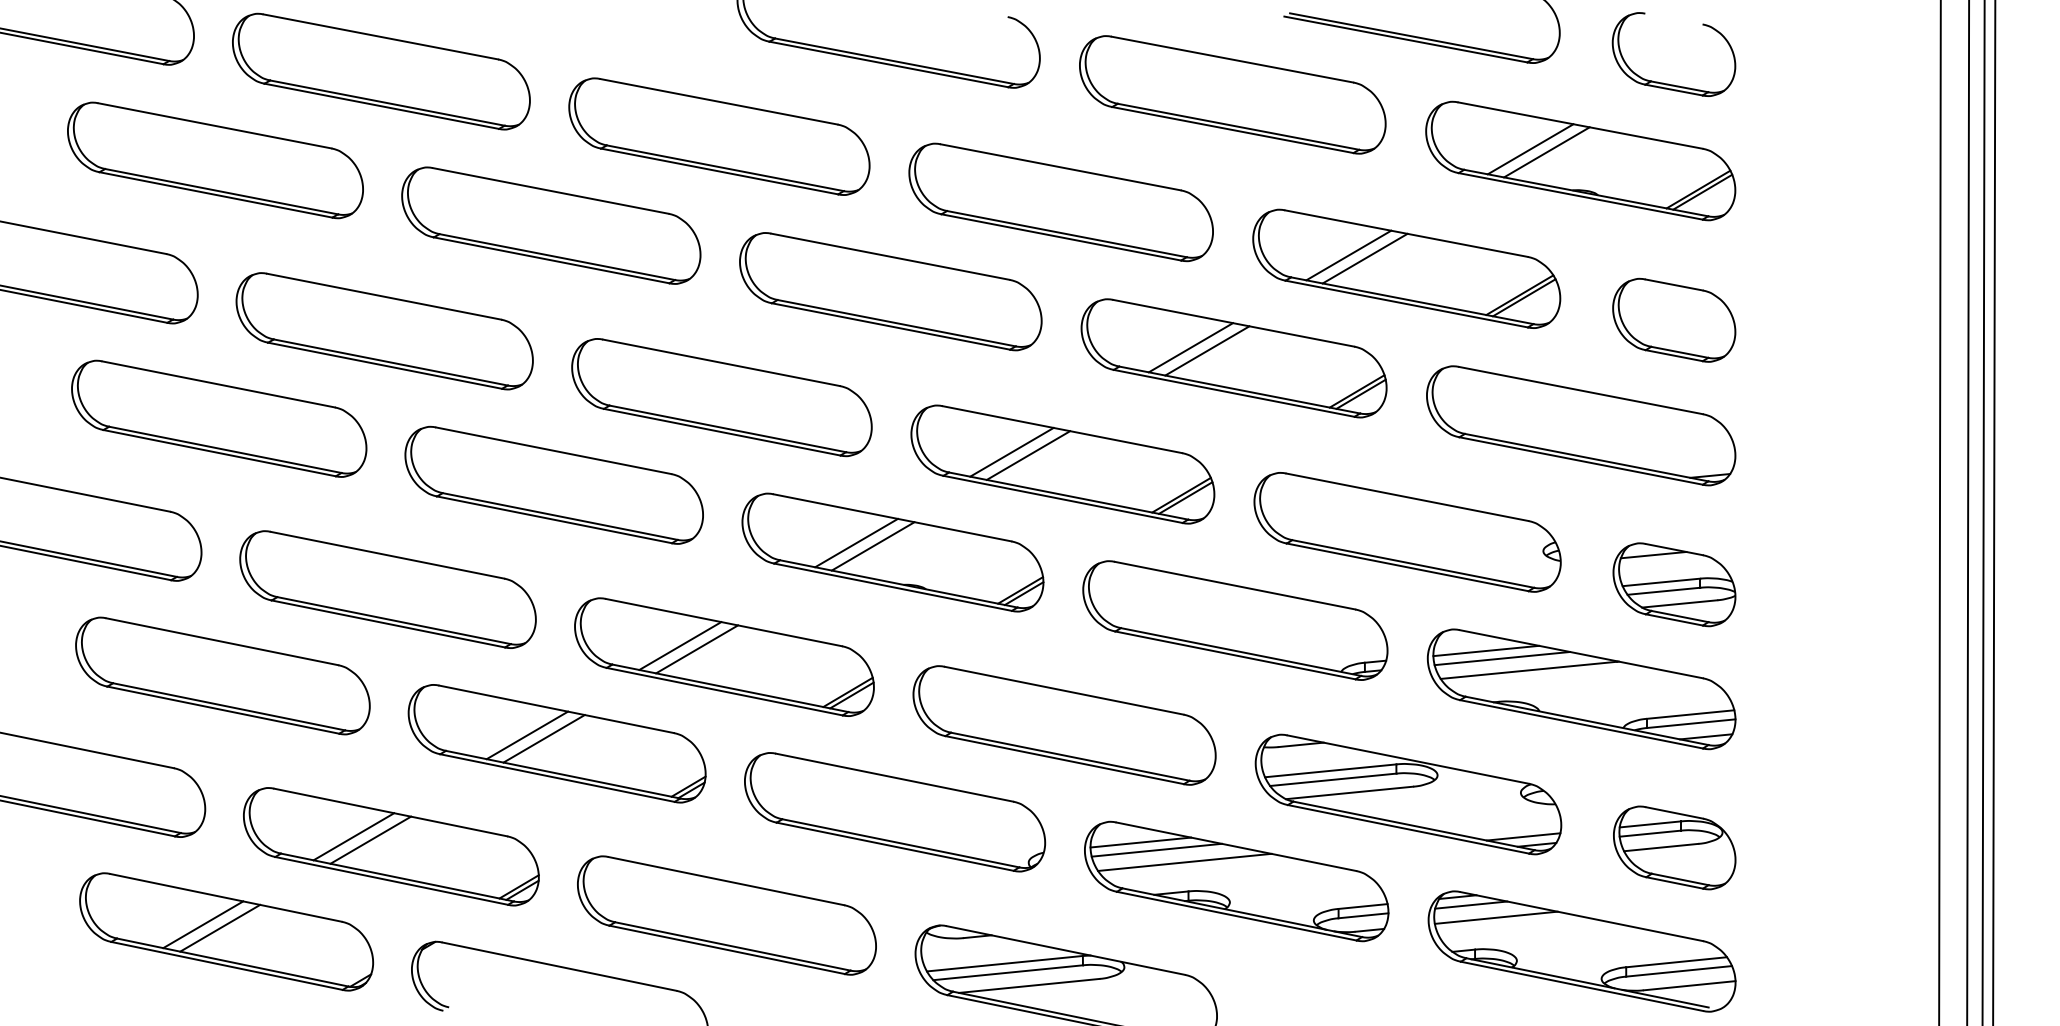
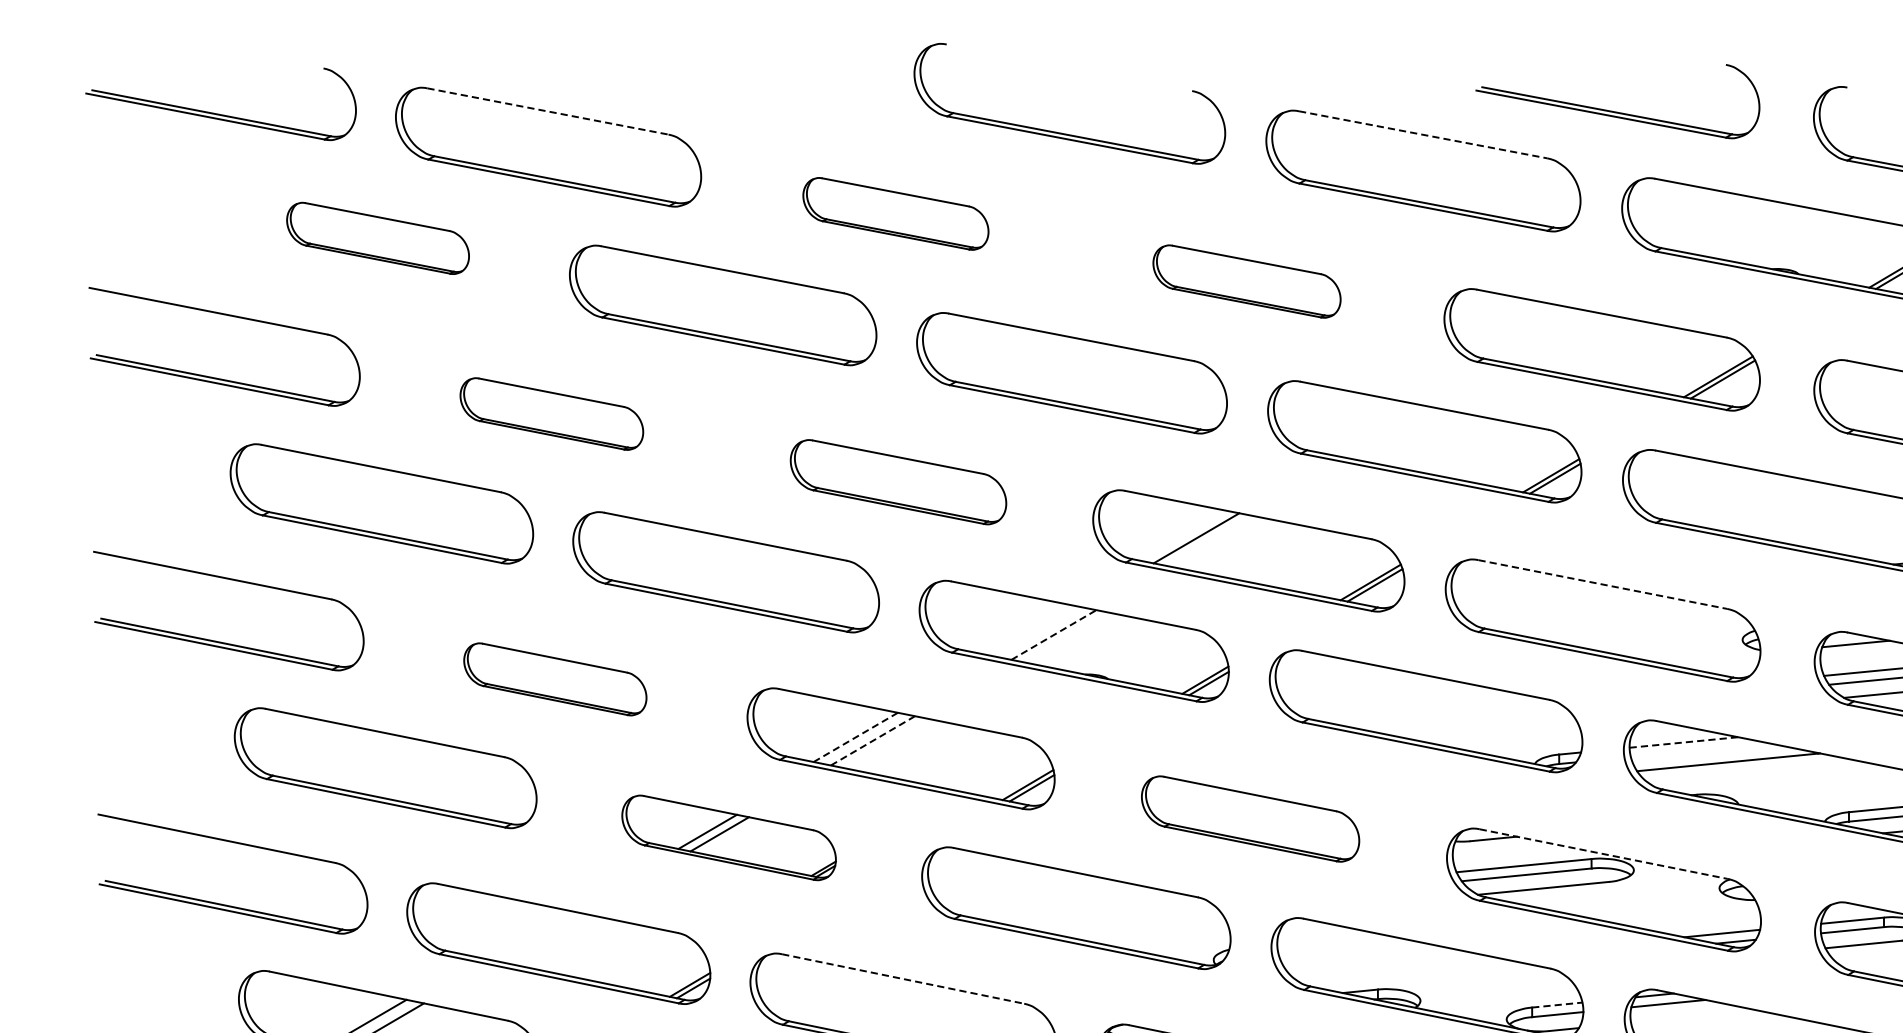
line: (381, 37) -> (548, 112), solid -> dashed
line: (1232, 59) -> (1423, 134), solid -> dashed
part: (719, 136) -> (895, 213), size x0.6
line: (1530, 149) -> (1729, 227), removed
line: (1546, 152) -> (1745, 230), removed
part: (215, 160) -> (378, 238), size x0.6
part: (1060, 202) -> (1246, 281), size x0.6
line: (1348, 255) -> (1542, 336), removed
line: (1364, 258) -> (1558, 339), removed
part: (384, 331) -> (551, 414), size x0.6
line: (1190, 347) -> (1379, 430), removed
line: (1207, 350) -> (1397, 433), removed
part: (721, 397) -> (898, 482), size x0.7
line: (1028, 455) -> (1213, 541), removed
line: (1407, 497) -> (1602, 584), solid -> dashed
line: (856, 542) -> (1036, 631), removed
line: (873, 546) -> (1054, 635), solid -> dashed
part: (387, 589) -> (554, 679), size x0.6
line: (679, 646) -> (854, 737), solid -> dashed
line: (697, 649) -> (873, 740), solid -> dashed
line: (1486, 650) -> (1684, 741), solid -> dashed
line: (1502, 658) -> (1700, 750), removed
part: (1064, 725) -> (1250, 819), size x0.7
part: (556, 743) -> (728, 837), size x0.7
line: (1408, 759) -> (1603, 854), solid -> dashed
line: (353, 836) -> (519, 933), removed
line: (370, 839) -> (537, 936), removed
line: (1140, 842) -> (1328, 939), removed
line: (1156, 849) -> (1345, 946), removed
line: (1184, 861) -> (1373, 958), removed
line: (727, 881) -> (904, 979), solid -> dashed
line: (1363, 906) -> (1557, 1005), solid -> dashed
line: (1495, 917) -> (1693, 1016), removed

